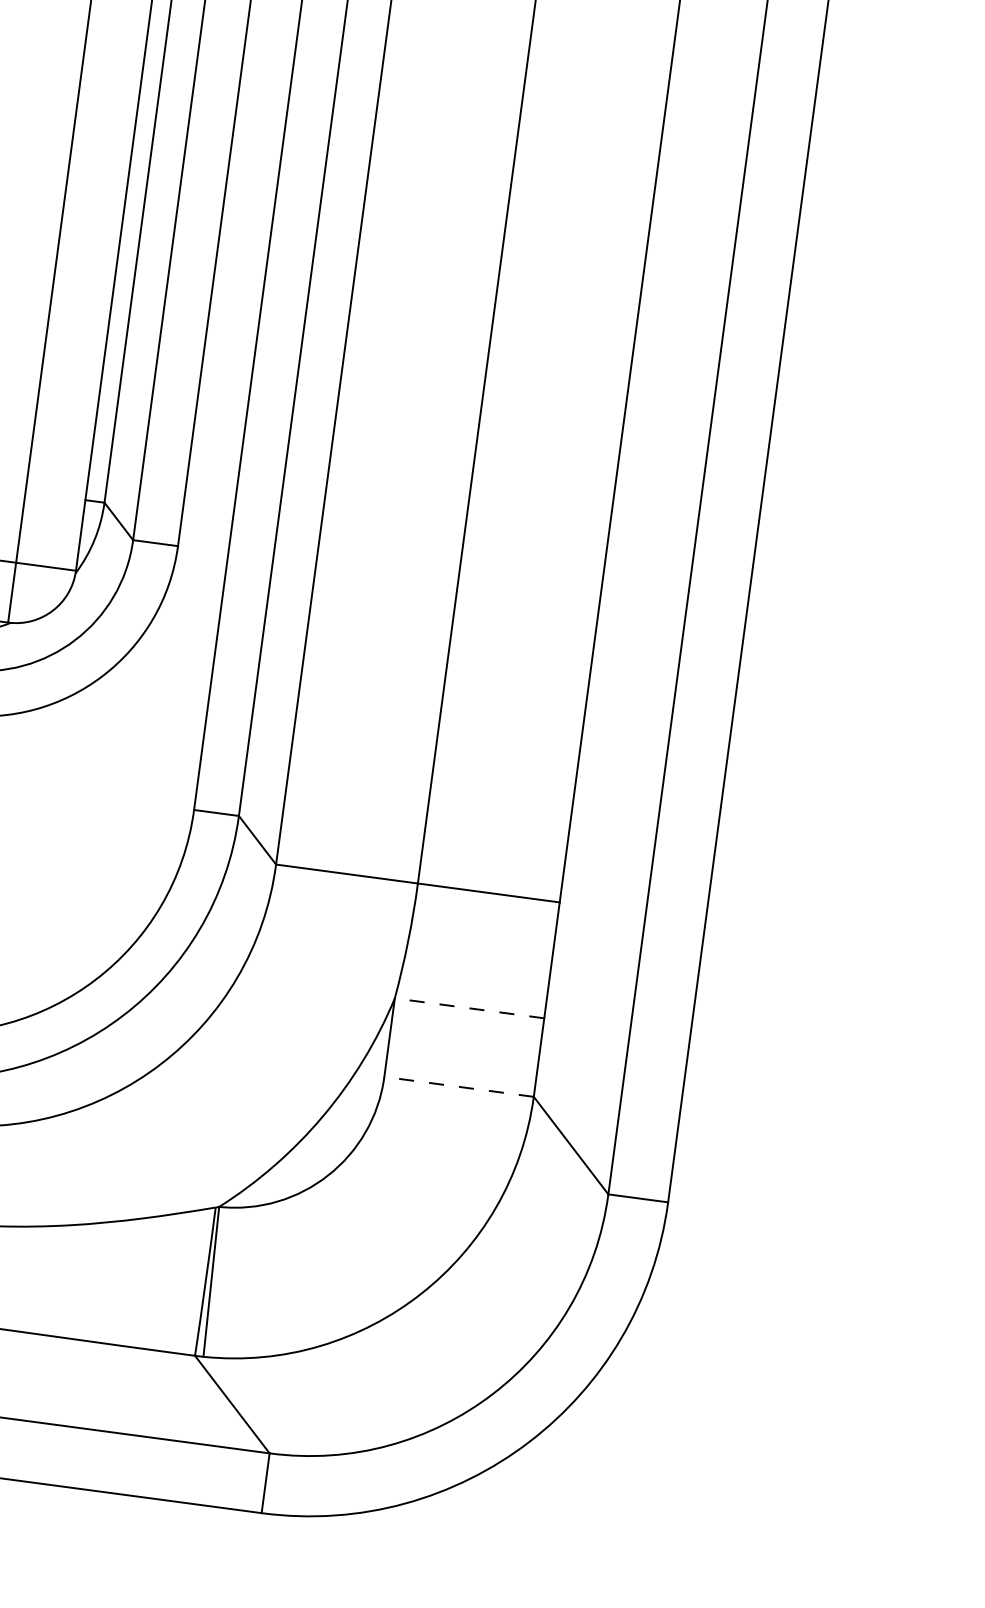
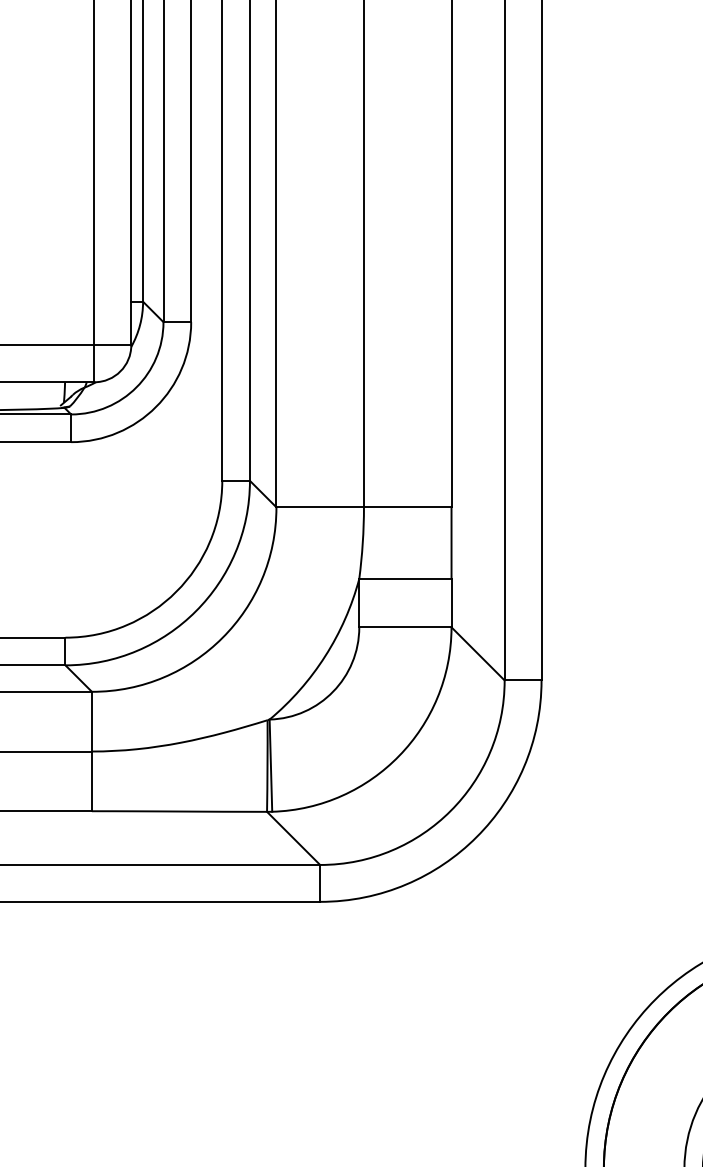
line: (468, 1007) -> (404, 578), dashed -> solid
line: (457, 1086) -> (404, 627), dashed -> solid

